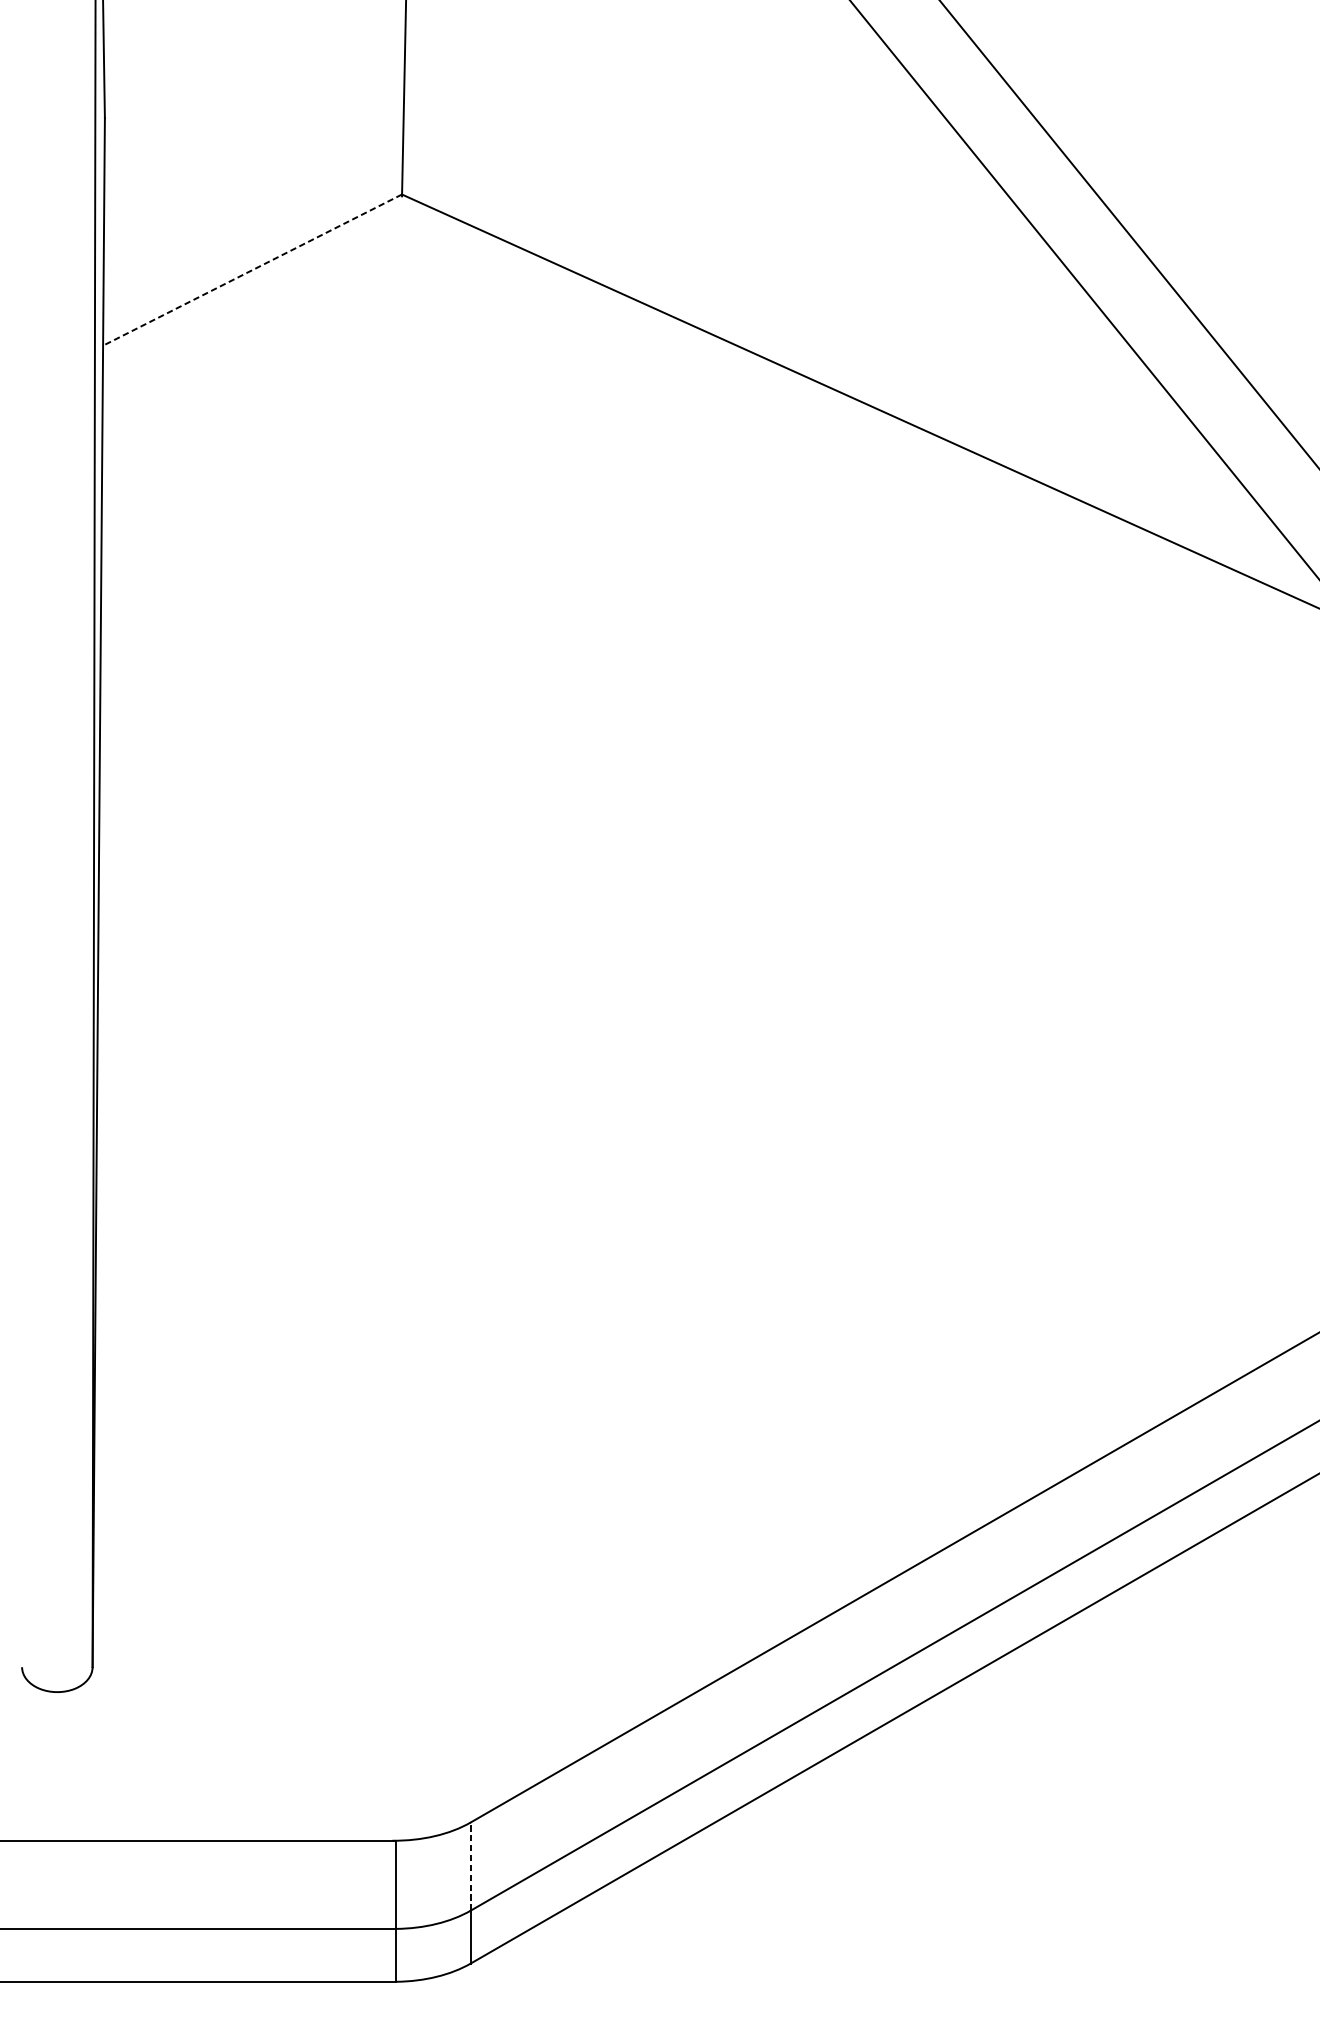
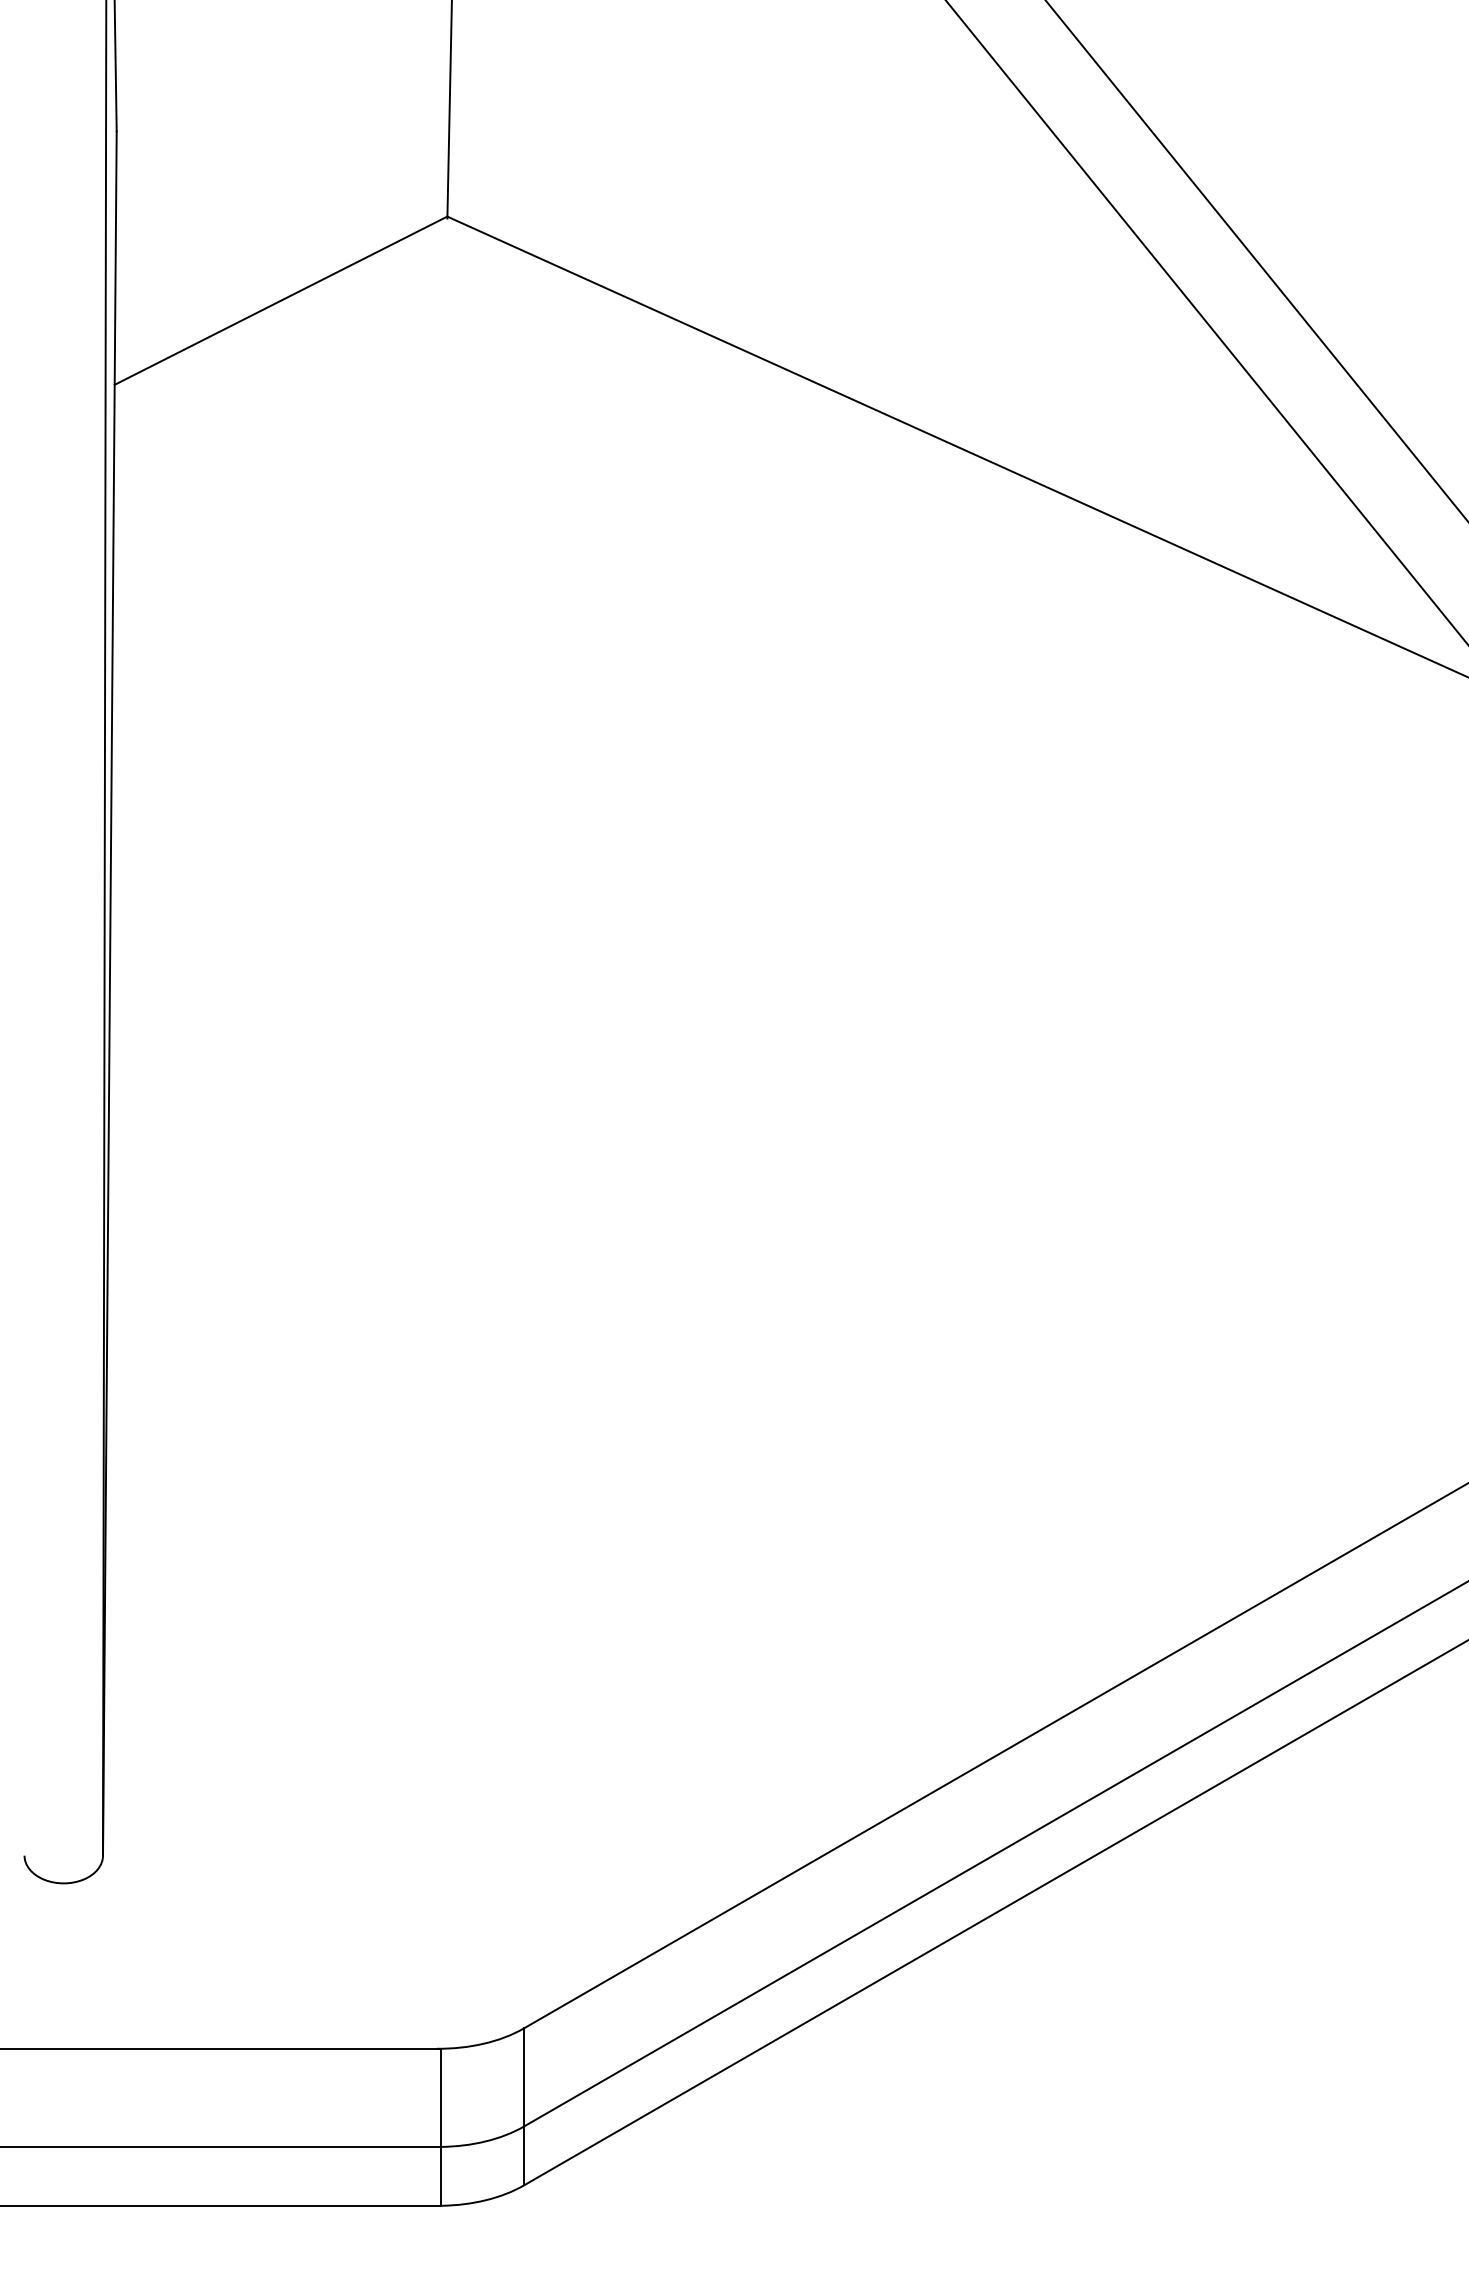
line: (252, 269) -> (280, 300), dashed -> solid
line: (470, 1866) -> (523, 2077), dashed -> solid

